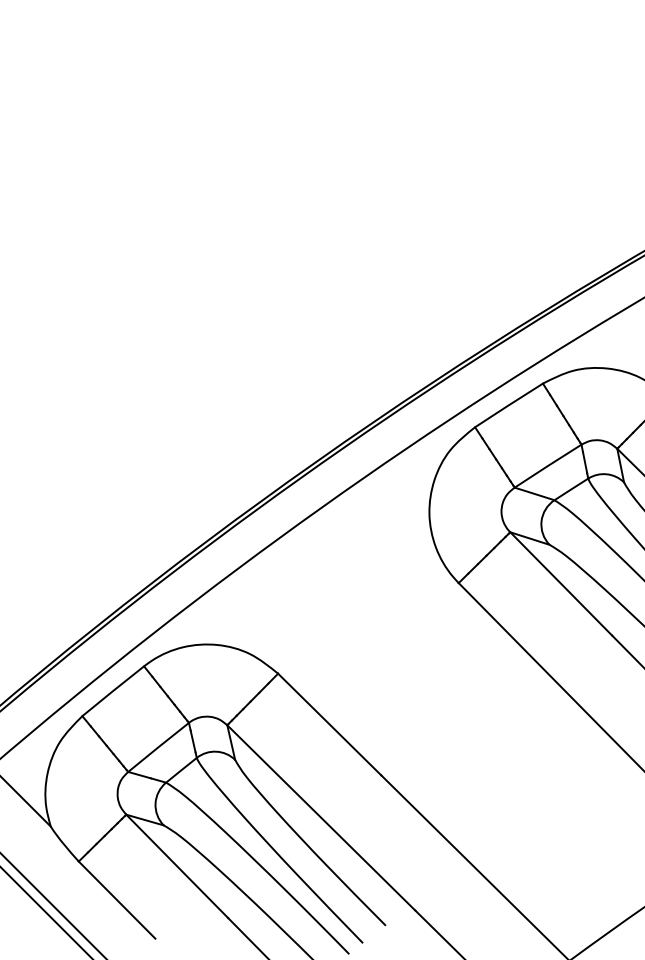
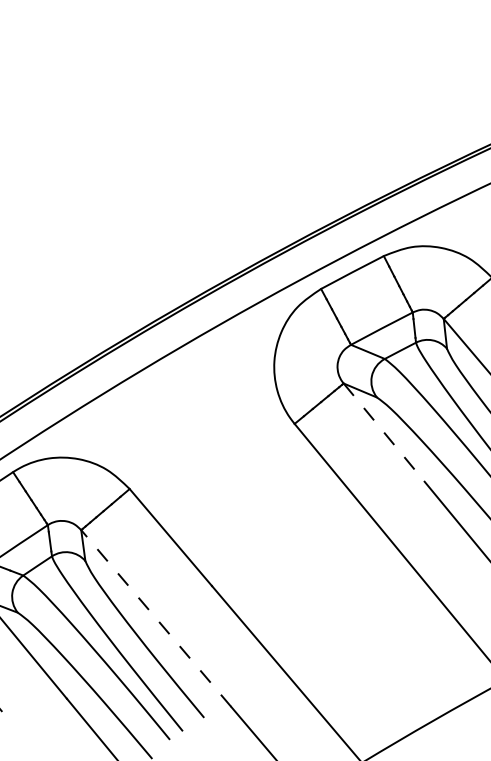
line: (561, 584) -> (384, 433), solid -> dashed
line: (321, 817) -> (156, 618), solid -> dashed

